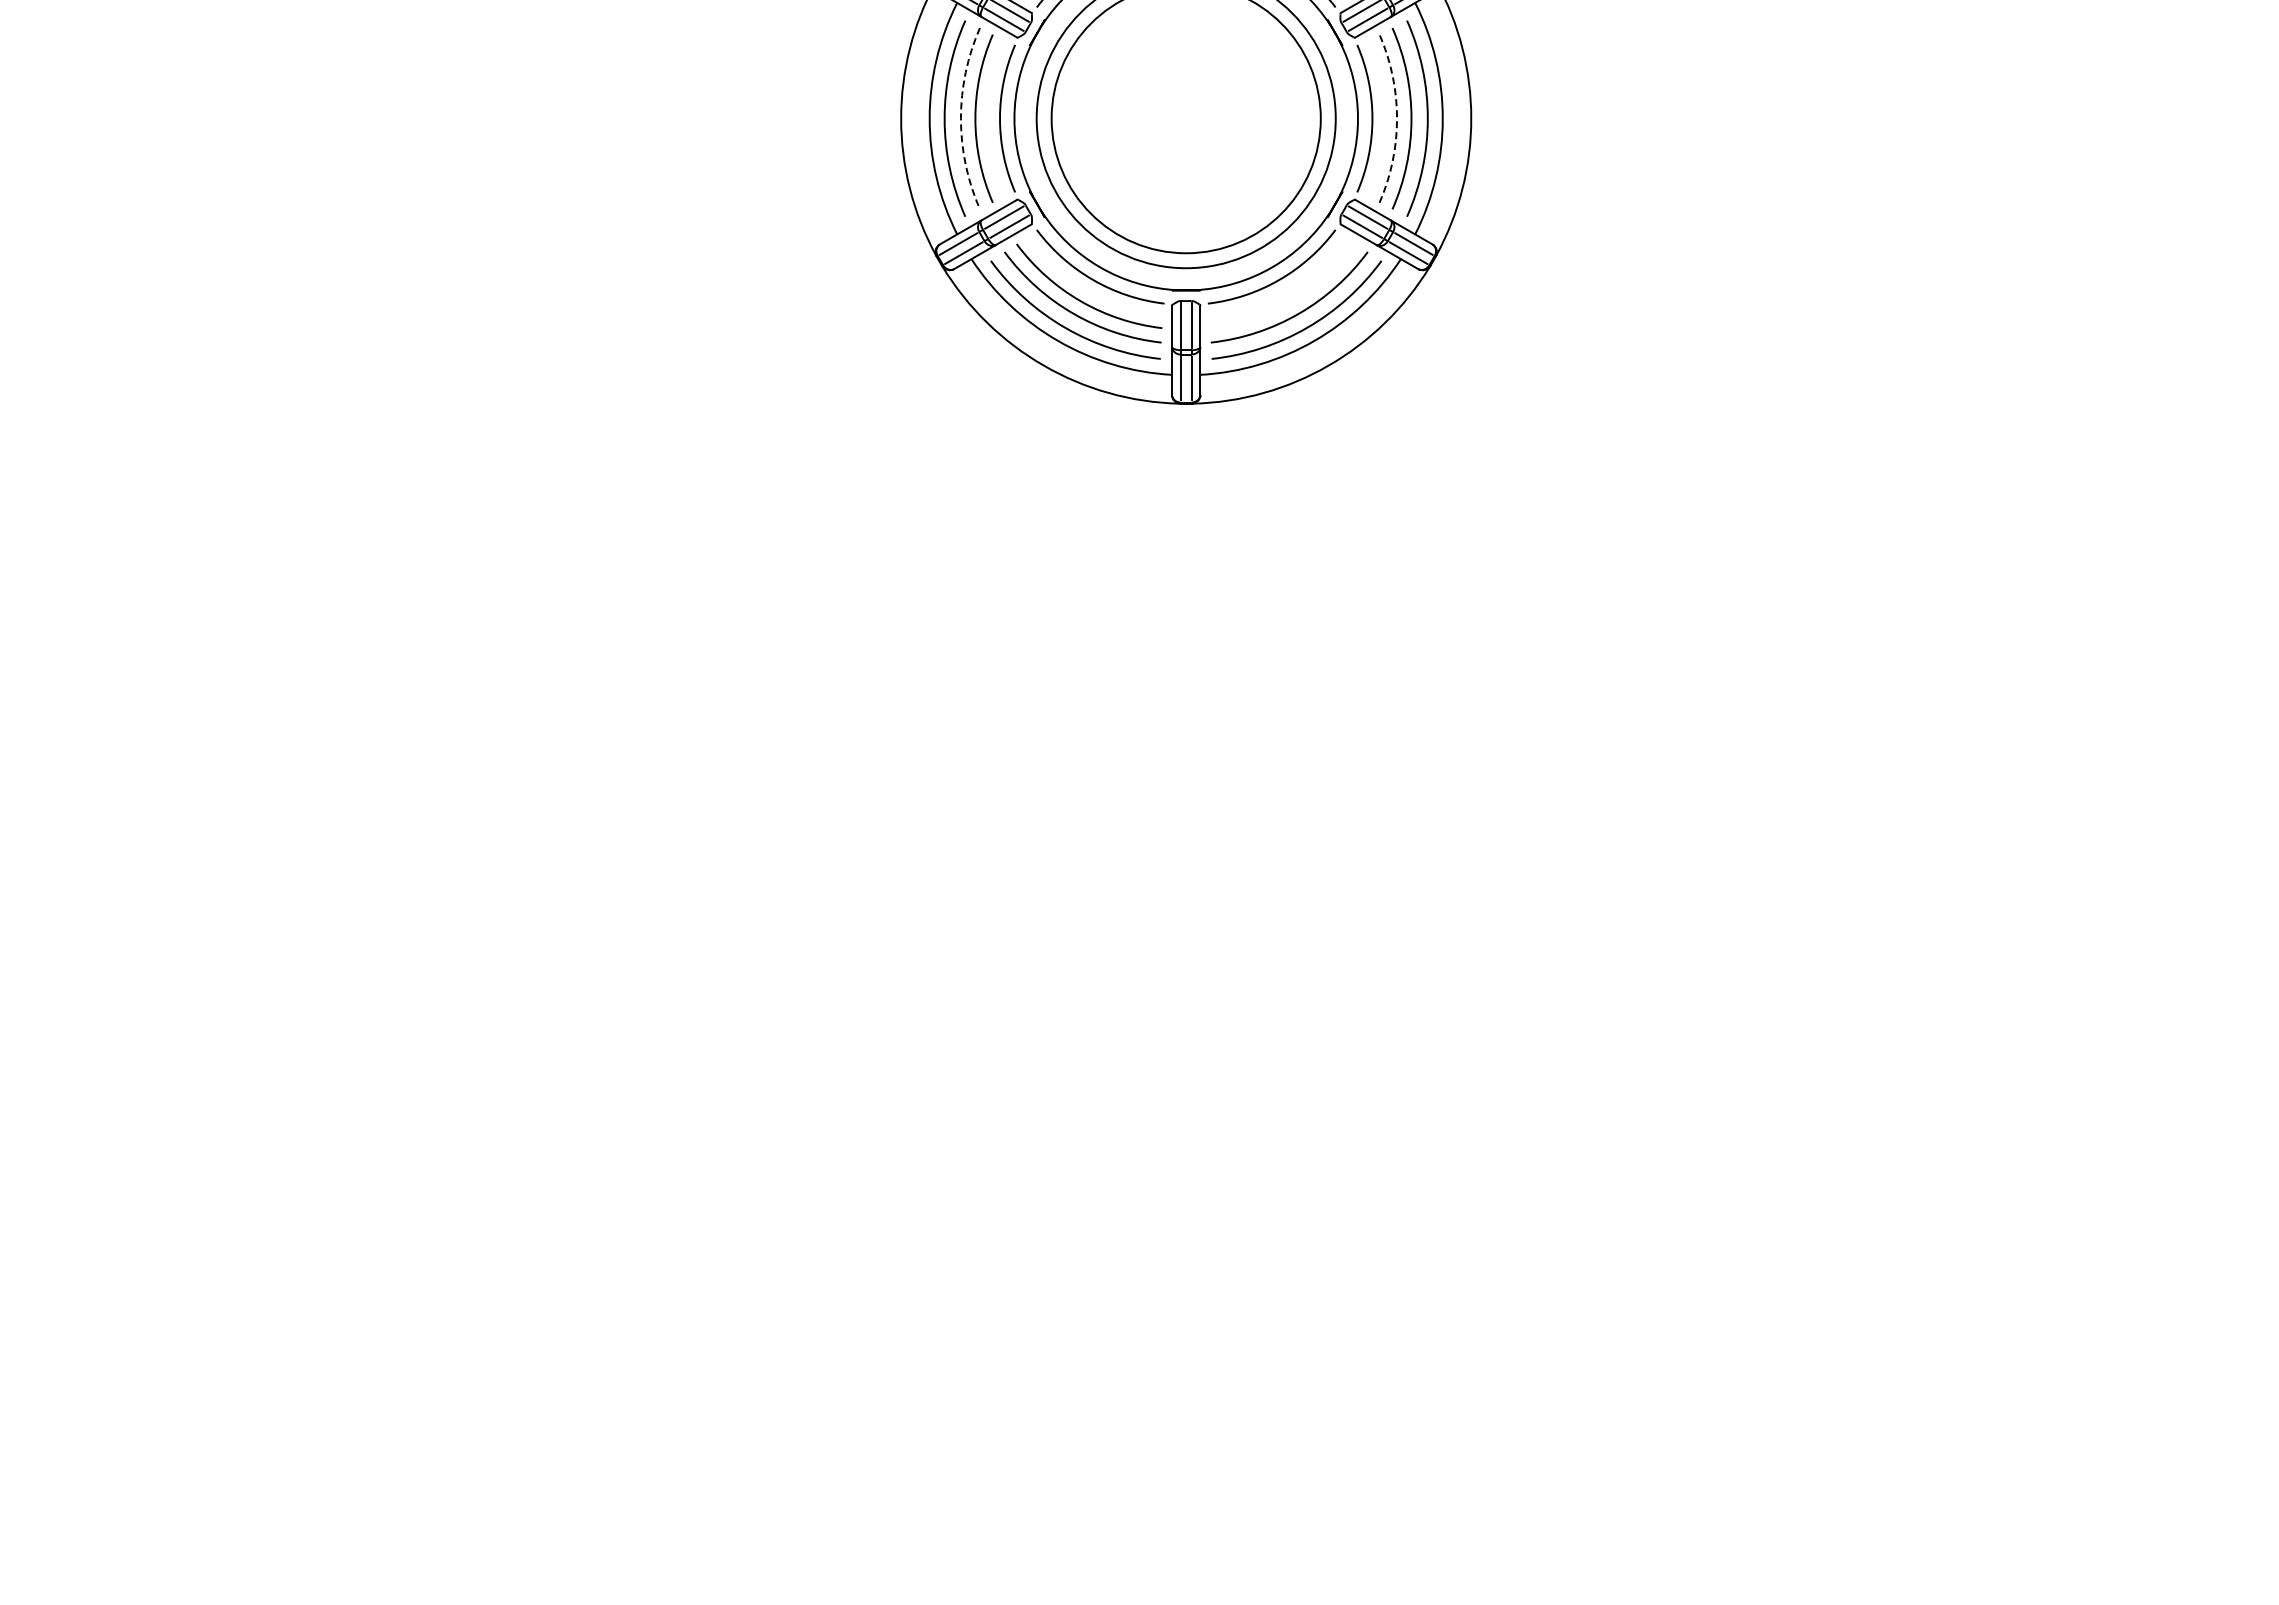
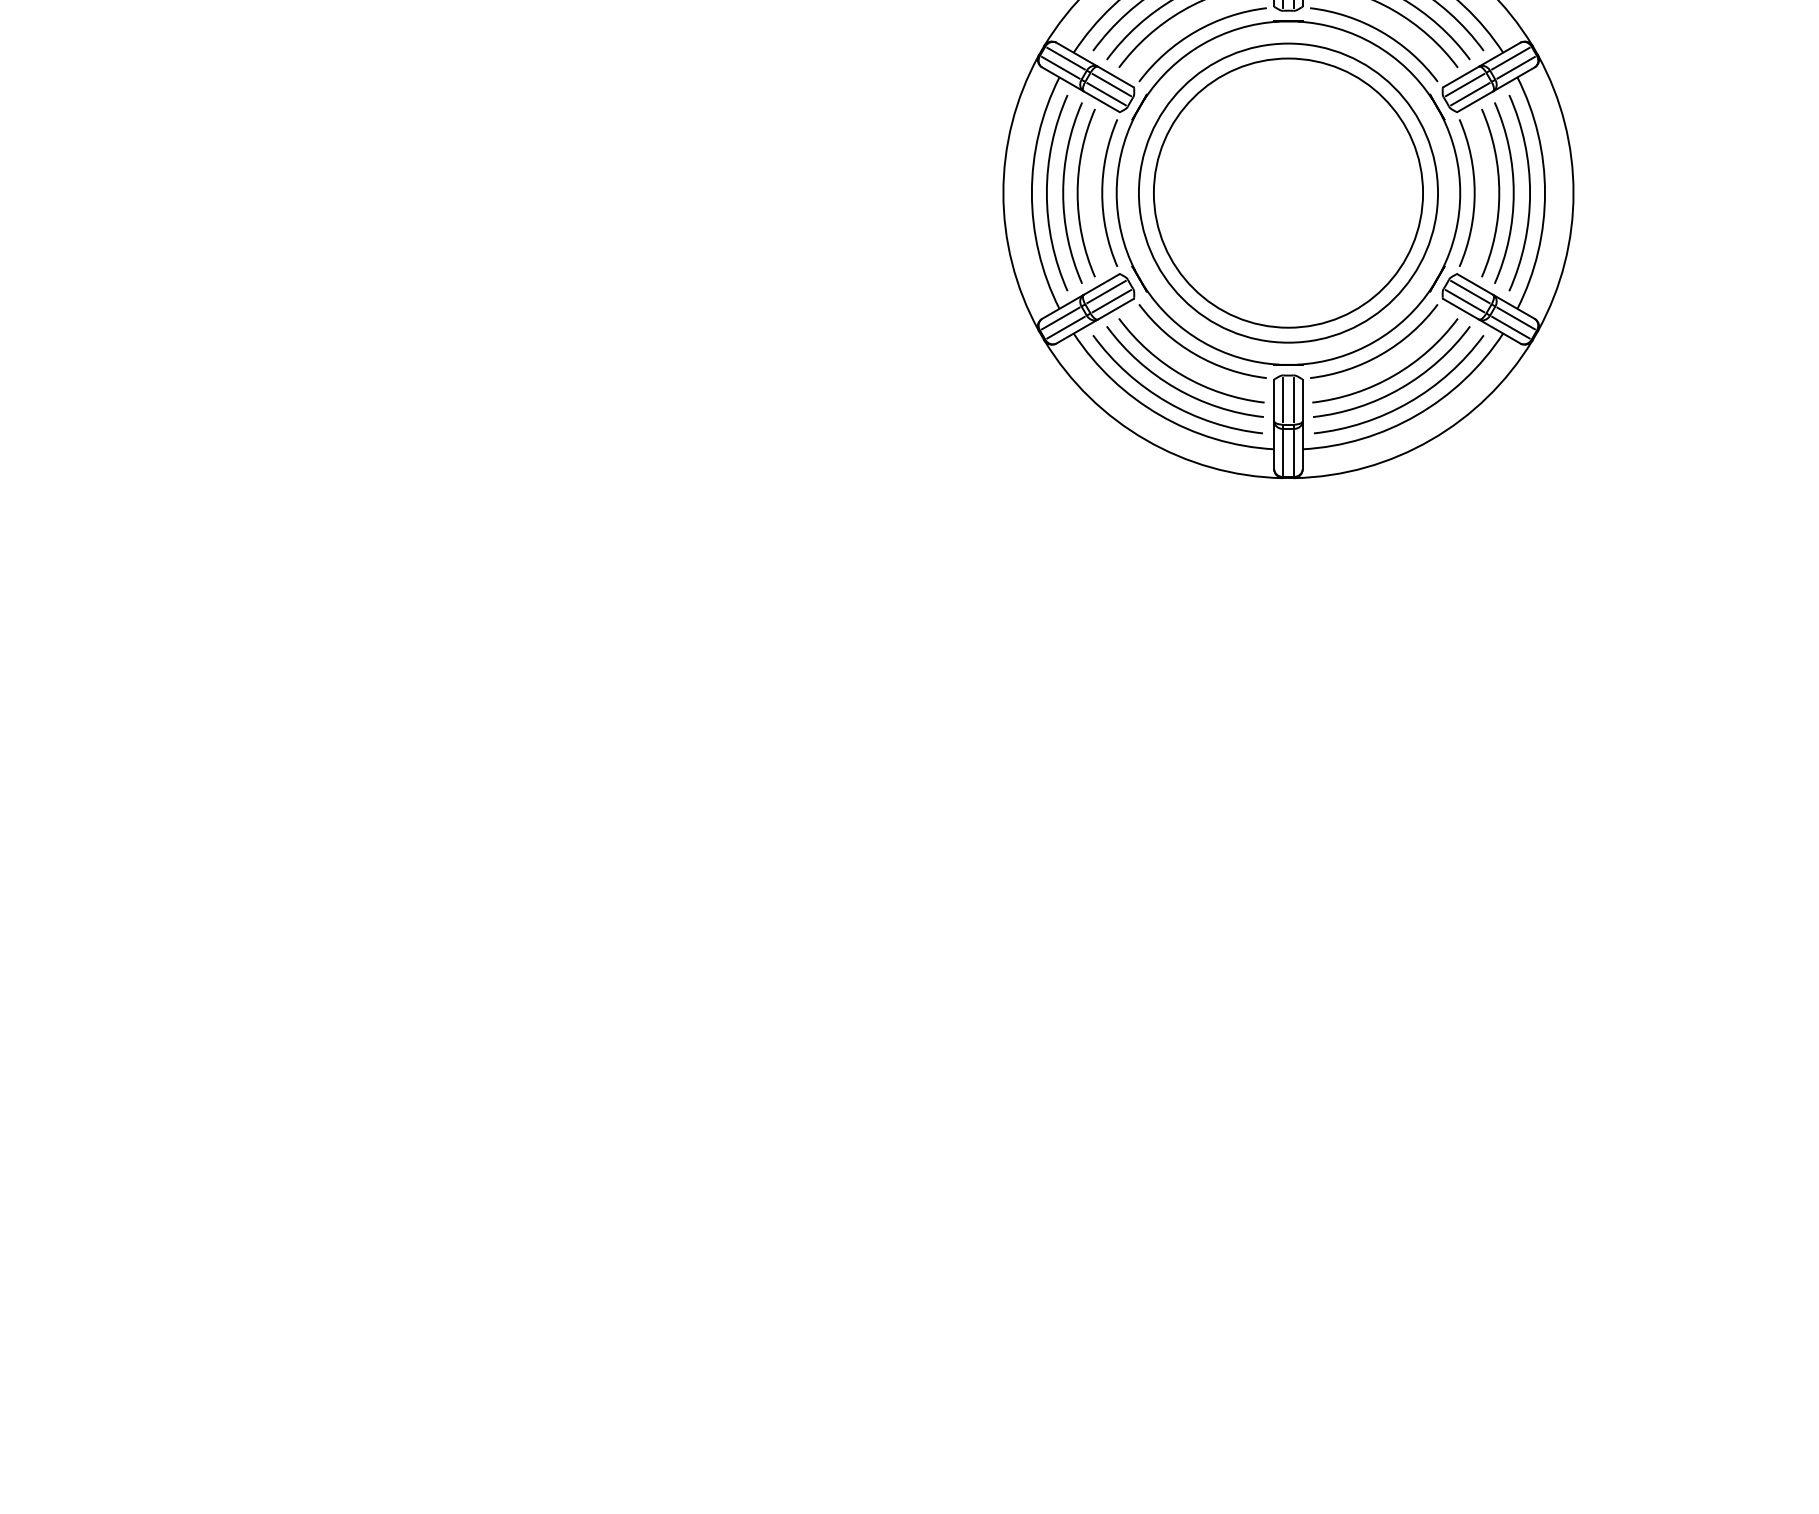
arc: (960, 118) -> (1062, 192), dashed -> solid
arc: (1397, 118) -> (1499, 192), dashed -> solid
arc: (1290, 300) -> (1392, 374), added

